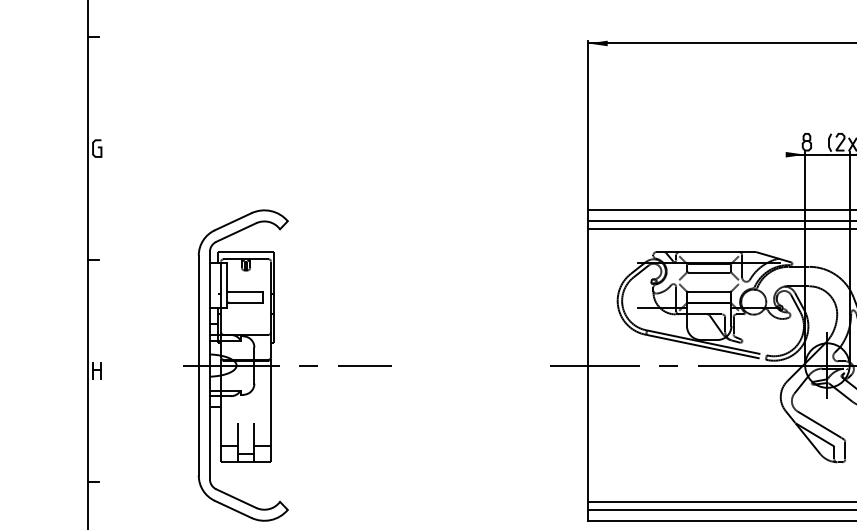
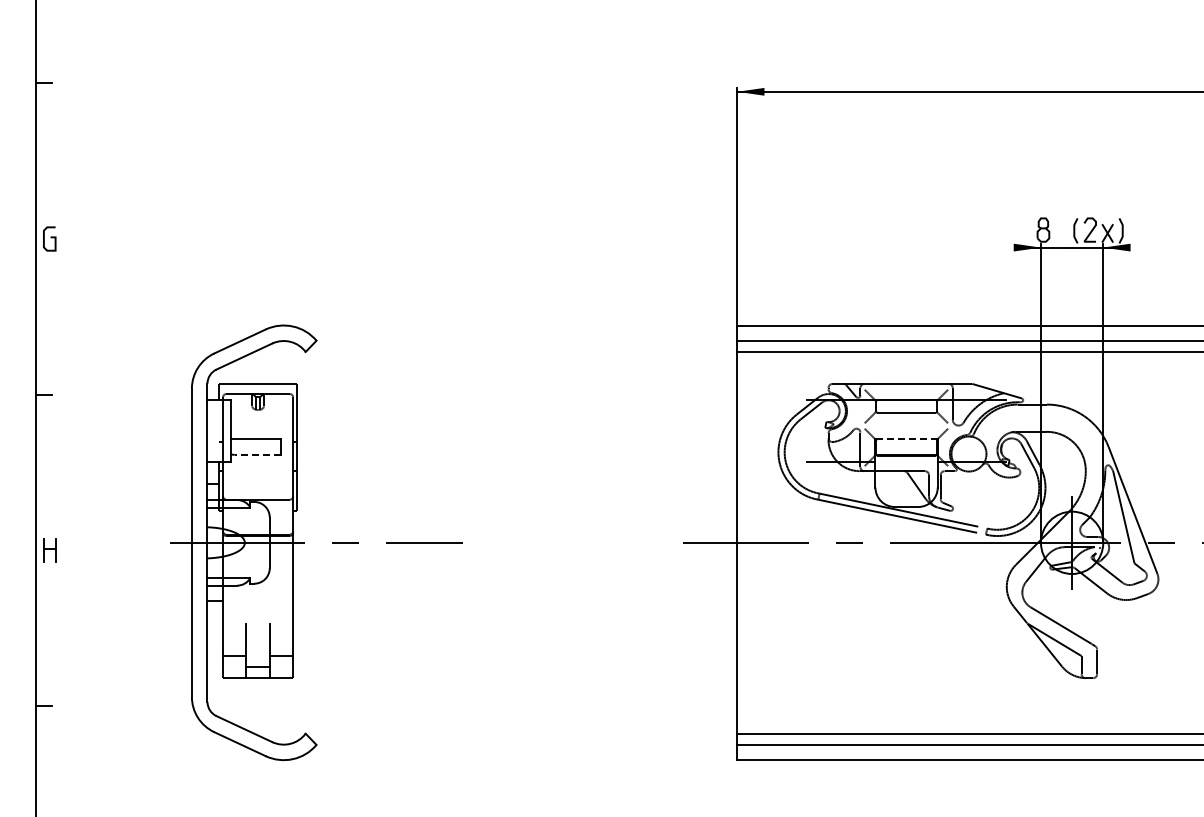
line: (709, 291) -> (906, 439), solid -> dashed
line: (245, 302) -> (257, 454), solid -> dashed

